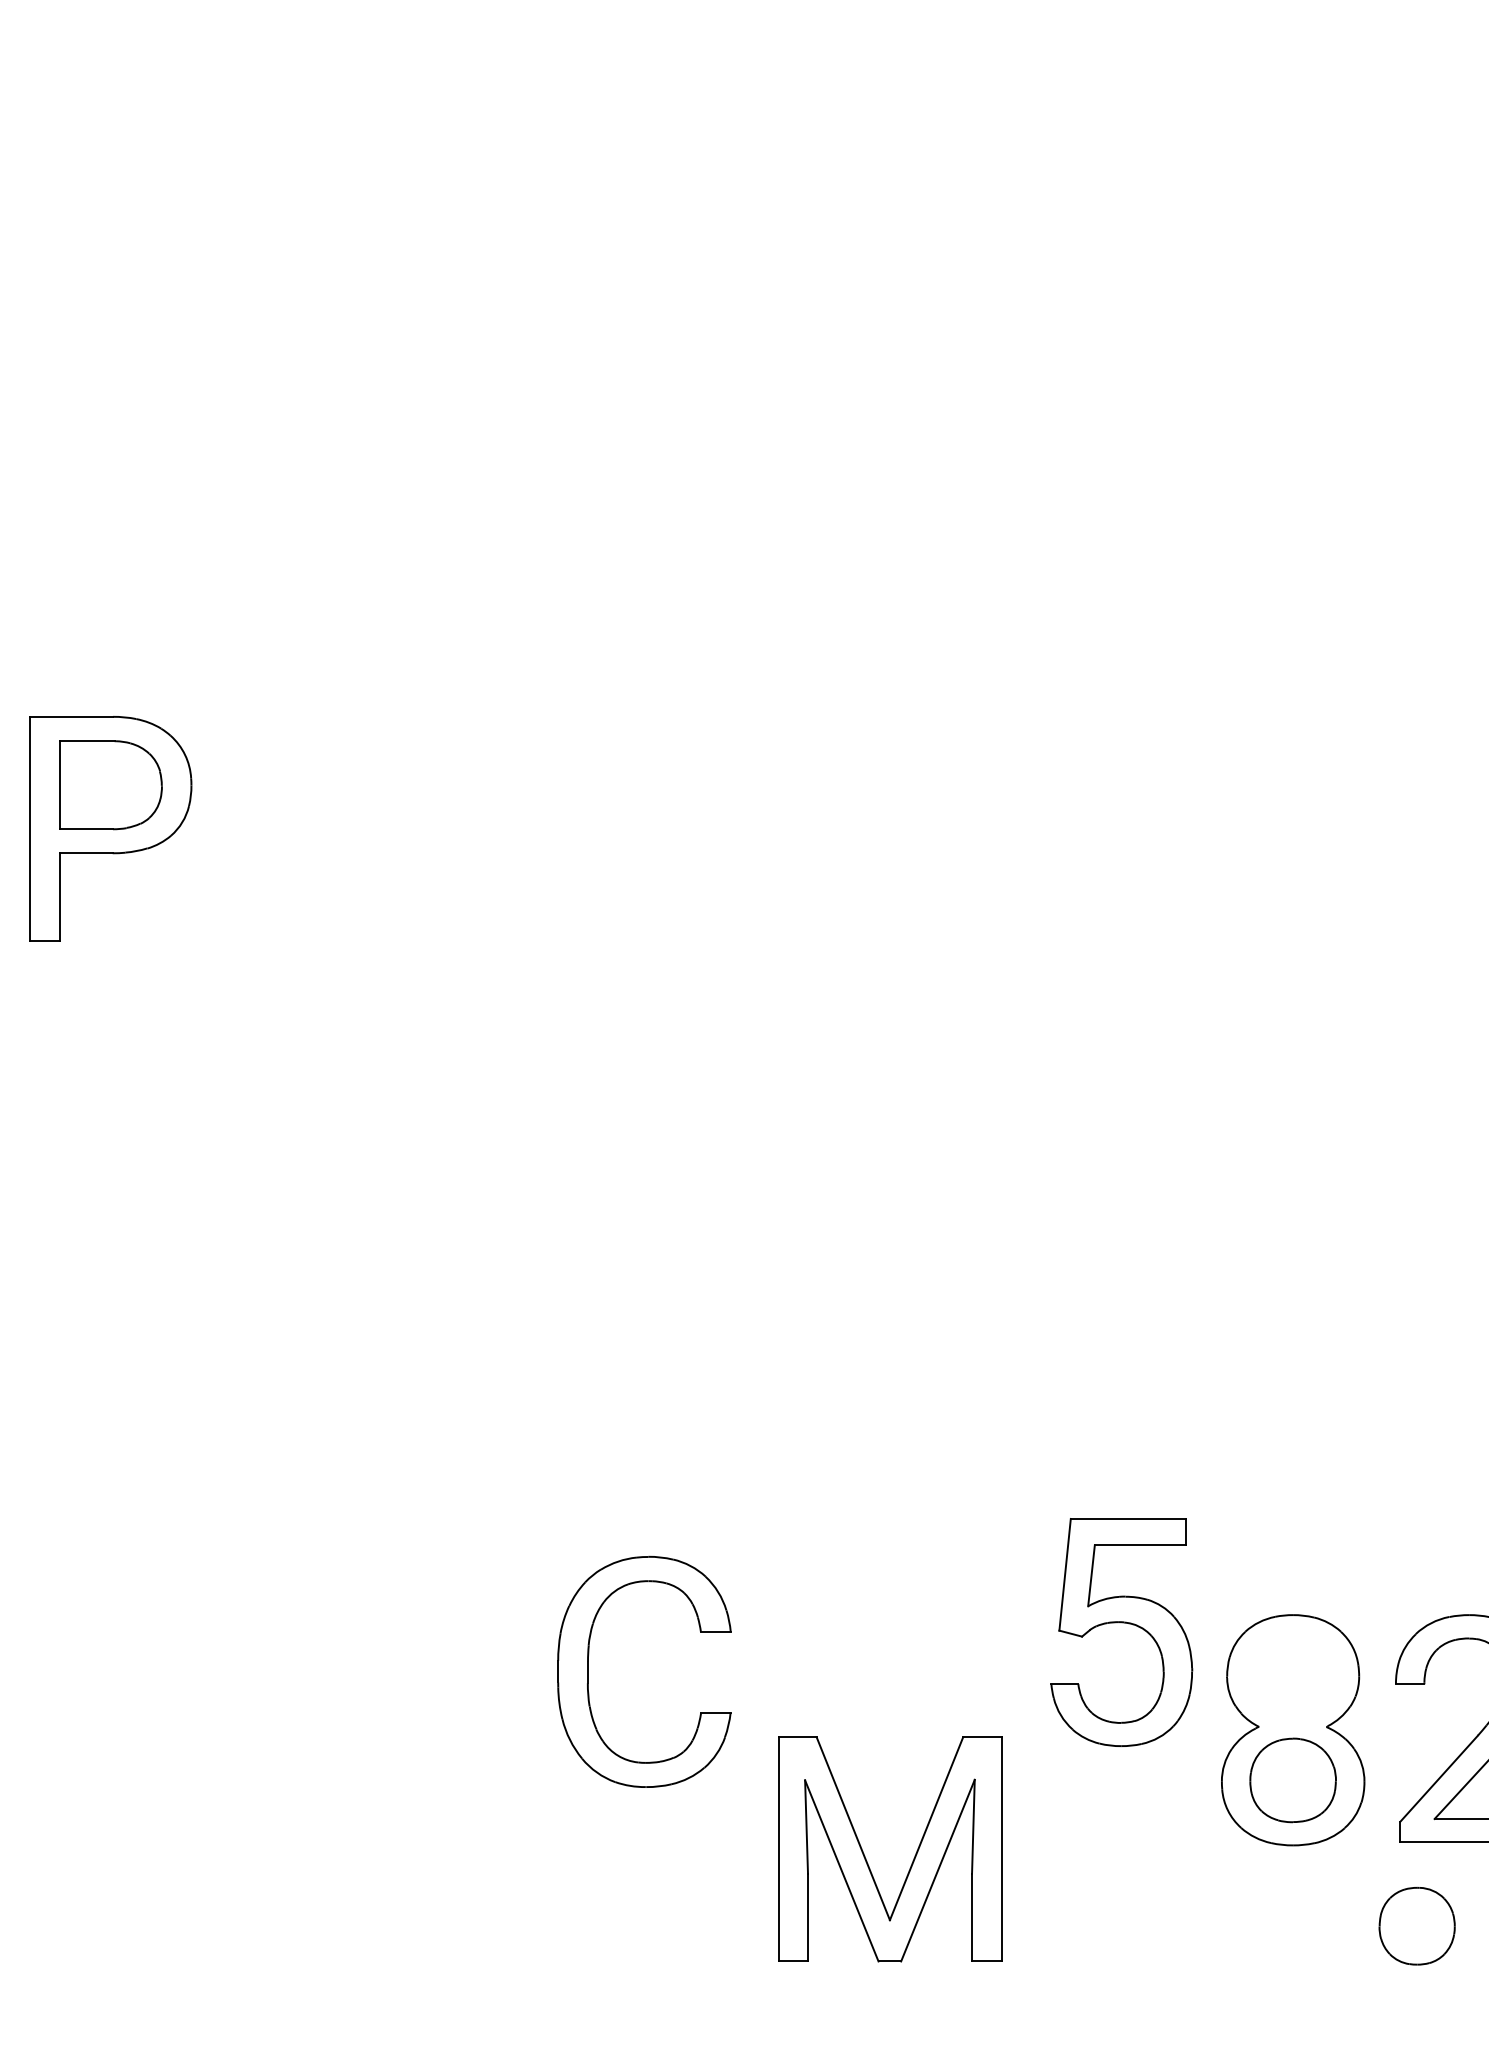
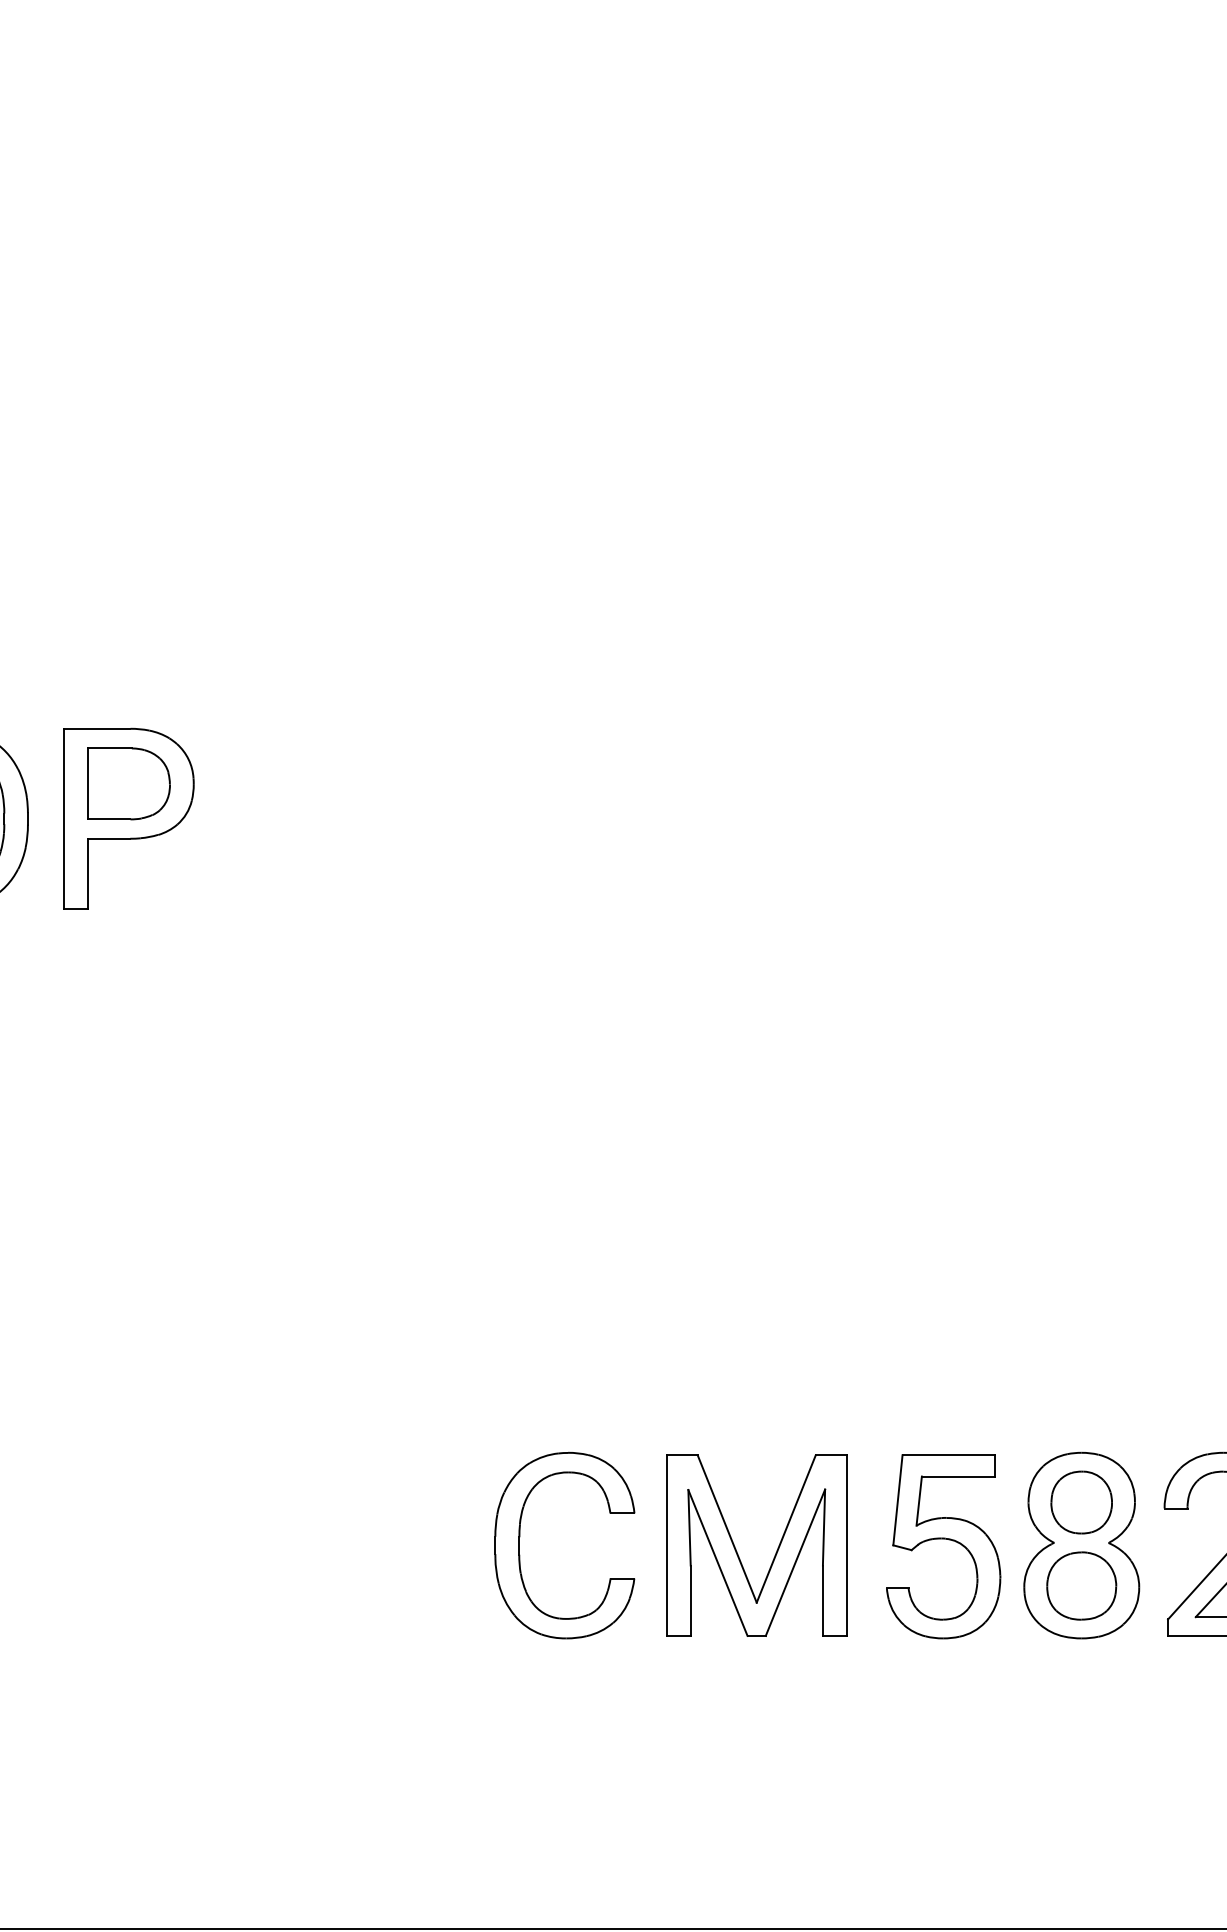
part: (1121, 1623) -> (943, 1539), moved
part: (589, 1660) -> (520, 1536), moved
part: (866, 1856) -> (737, 1551), moved
part: (1416, 1926) -> (1081, 1502), moved

